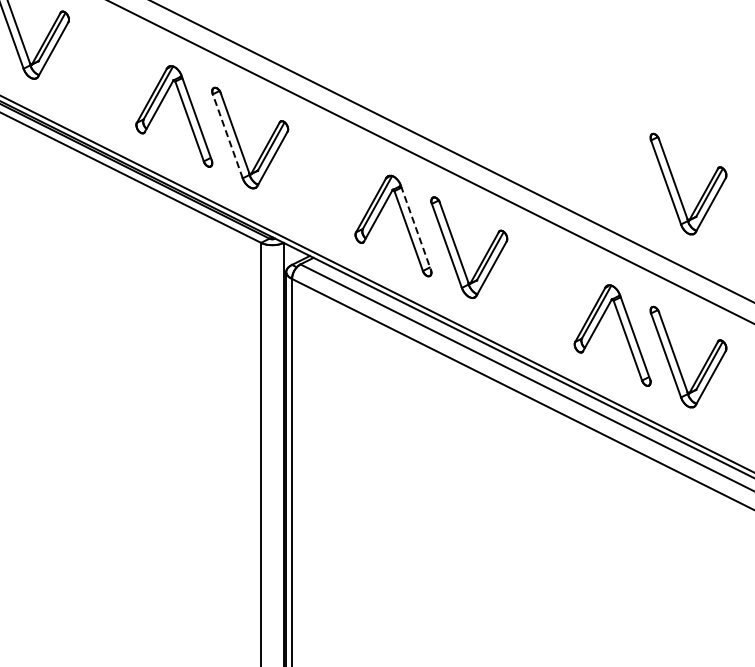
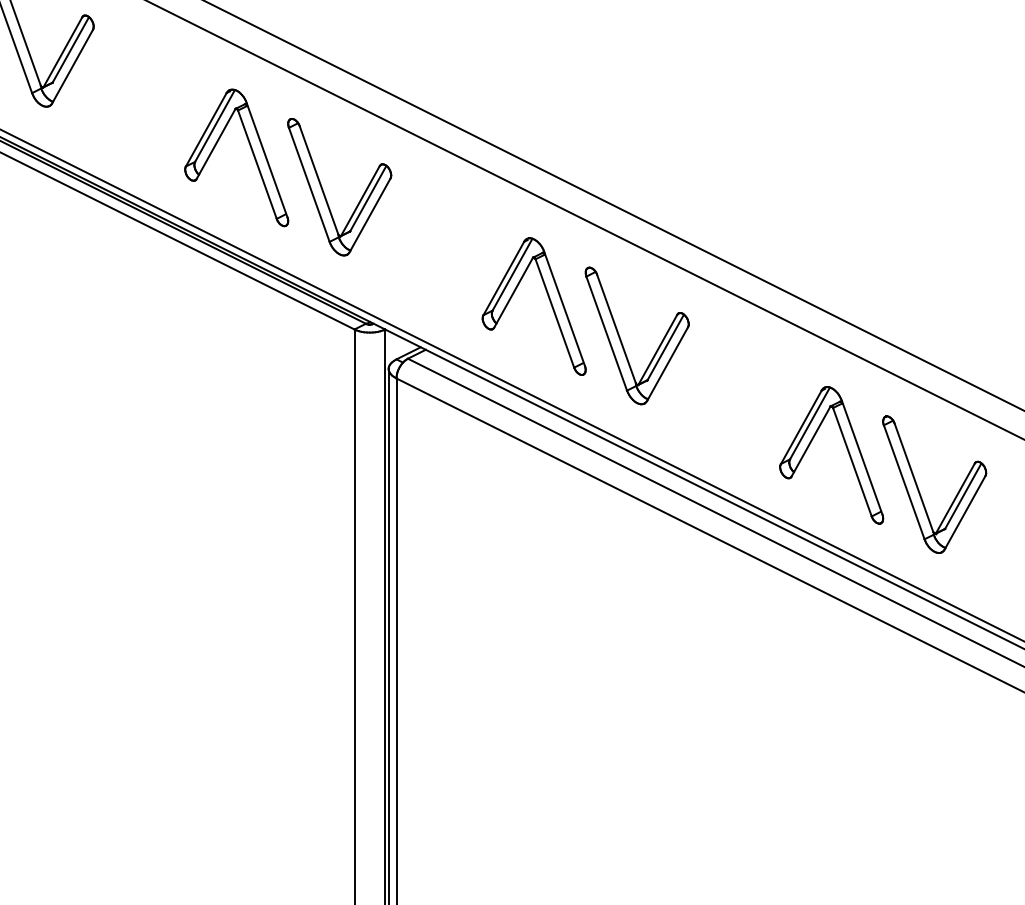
line: (227, 136) -> (308, 185), dashed -> solid
part: (677, 187) -> (919, 254), removed
line: (415, 227) -> (564, 308), dashed -> solid

